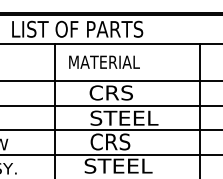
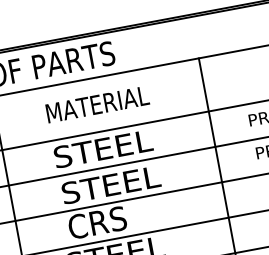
text: (104, 61) -> (97, 103), moved
text: (123, 92) -> (102, 148), CRS -> STEEL

